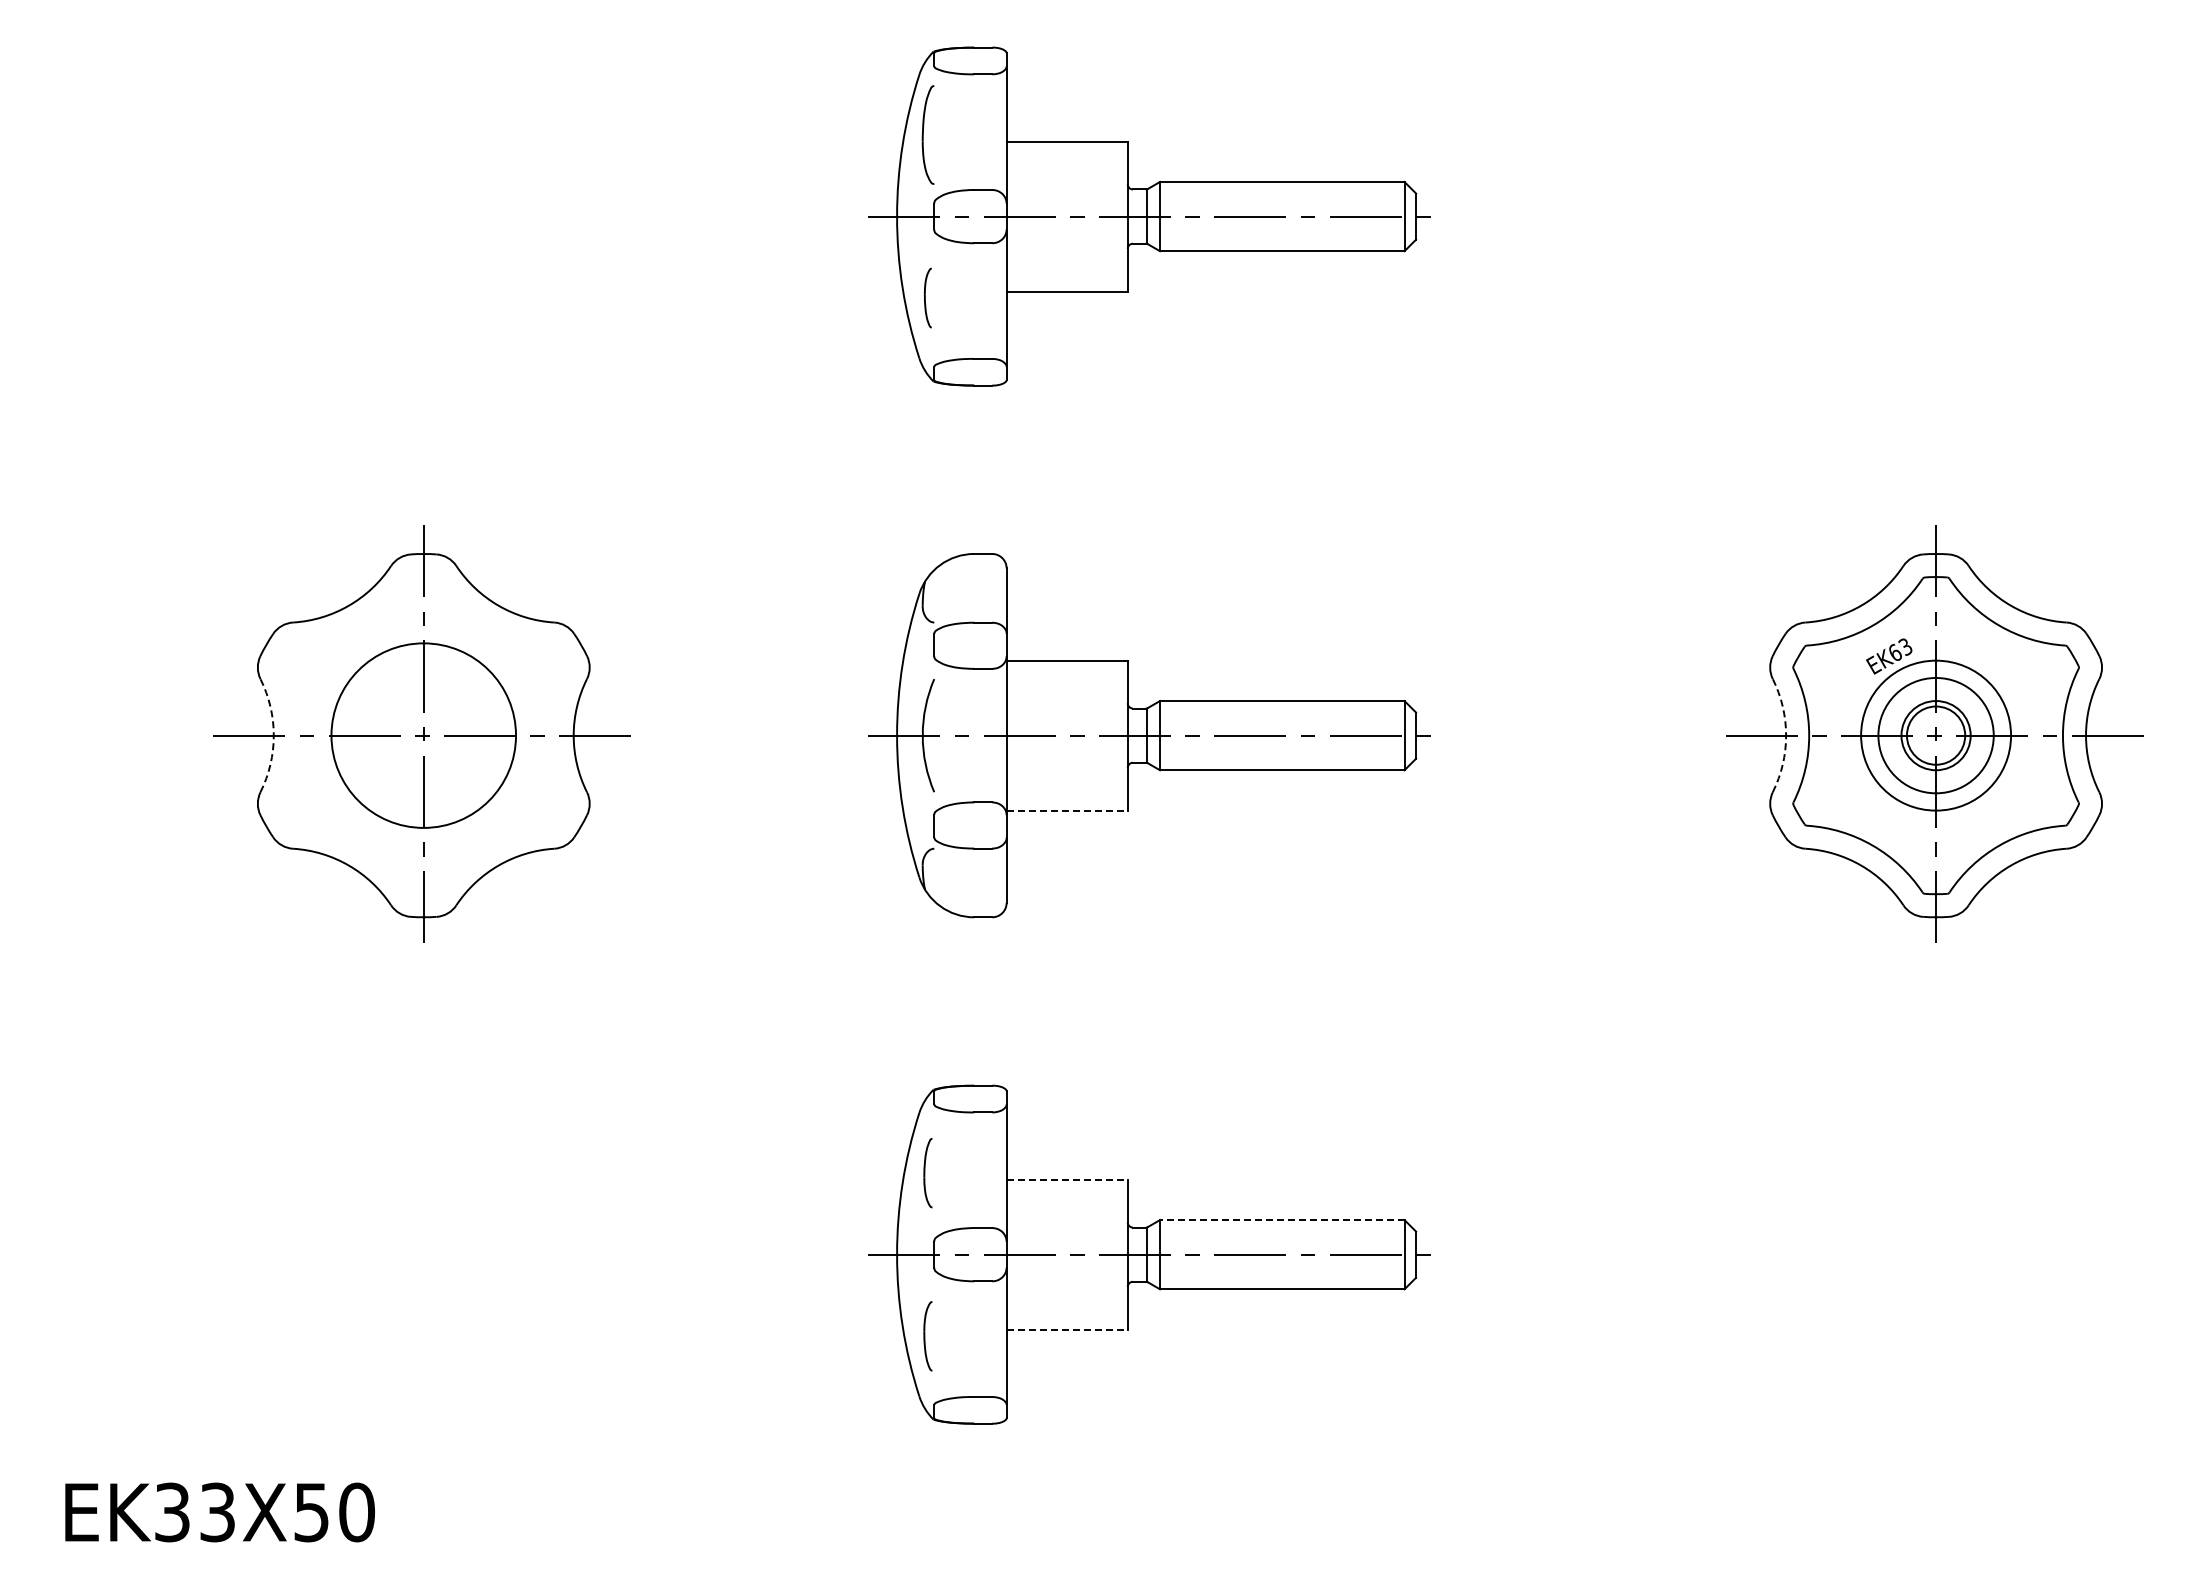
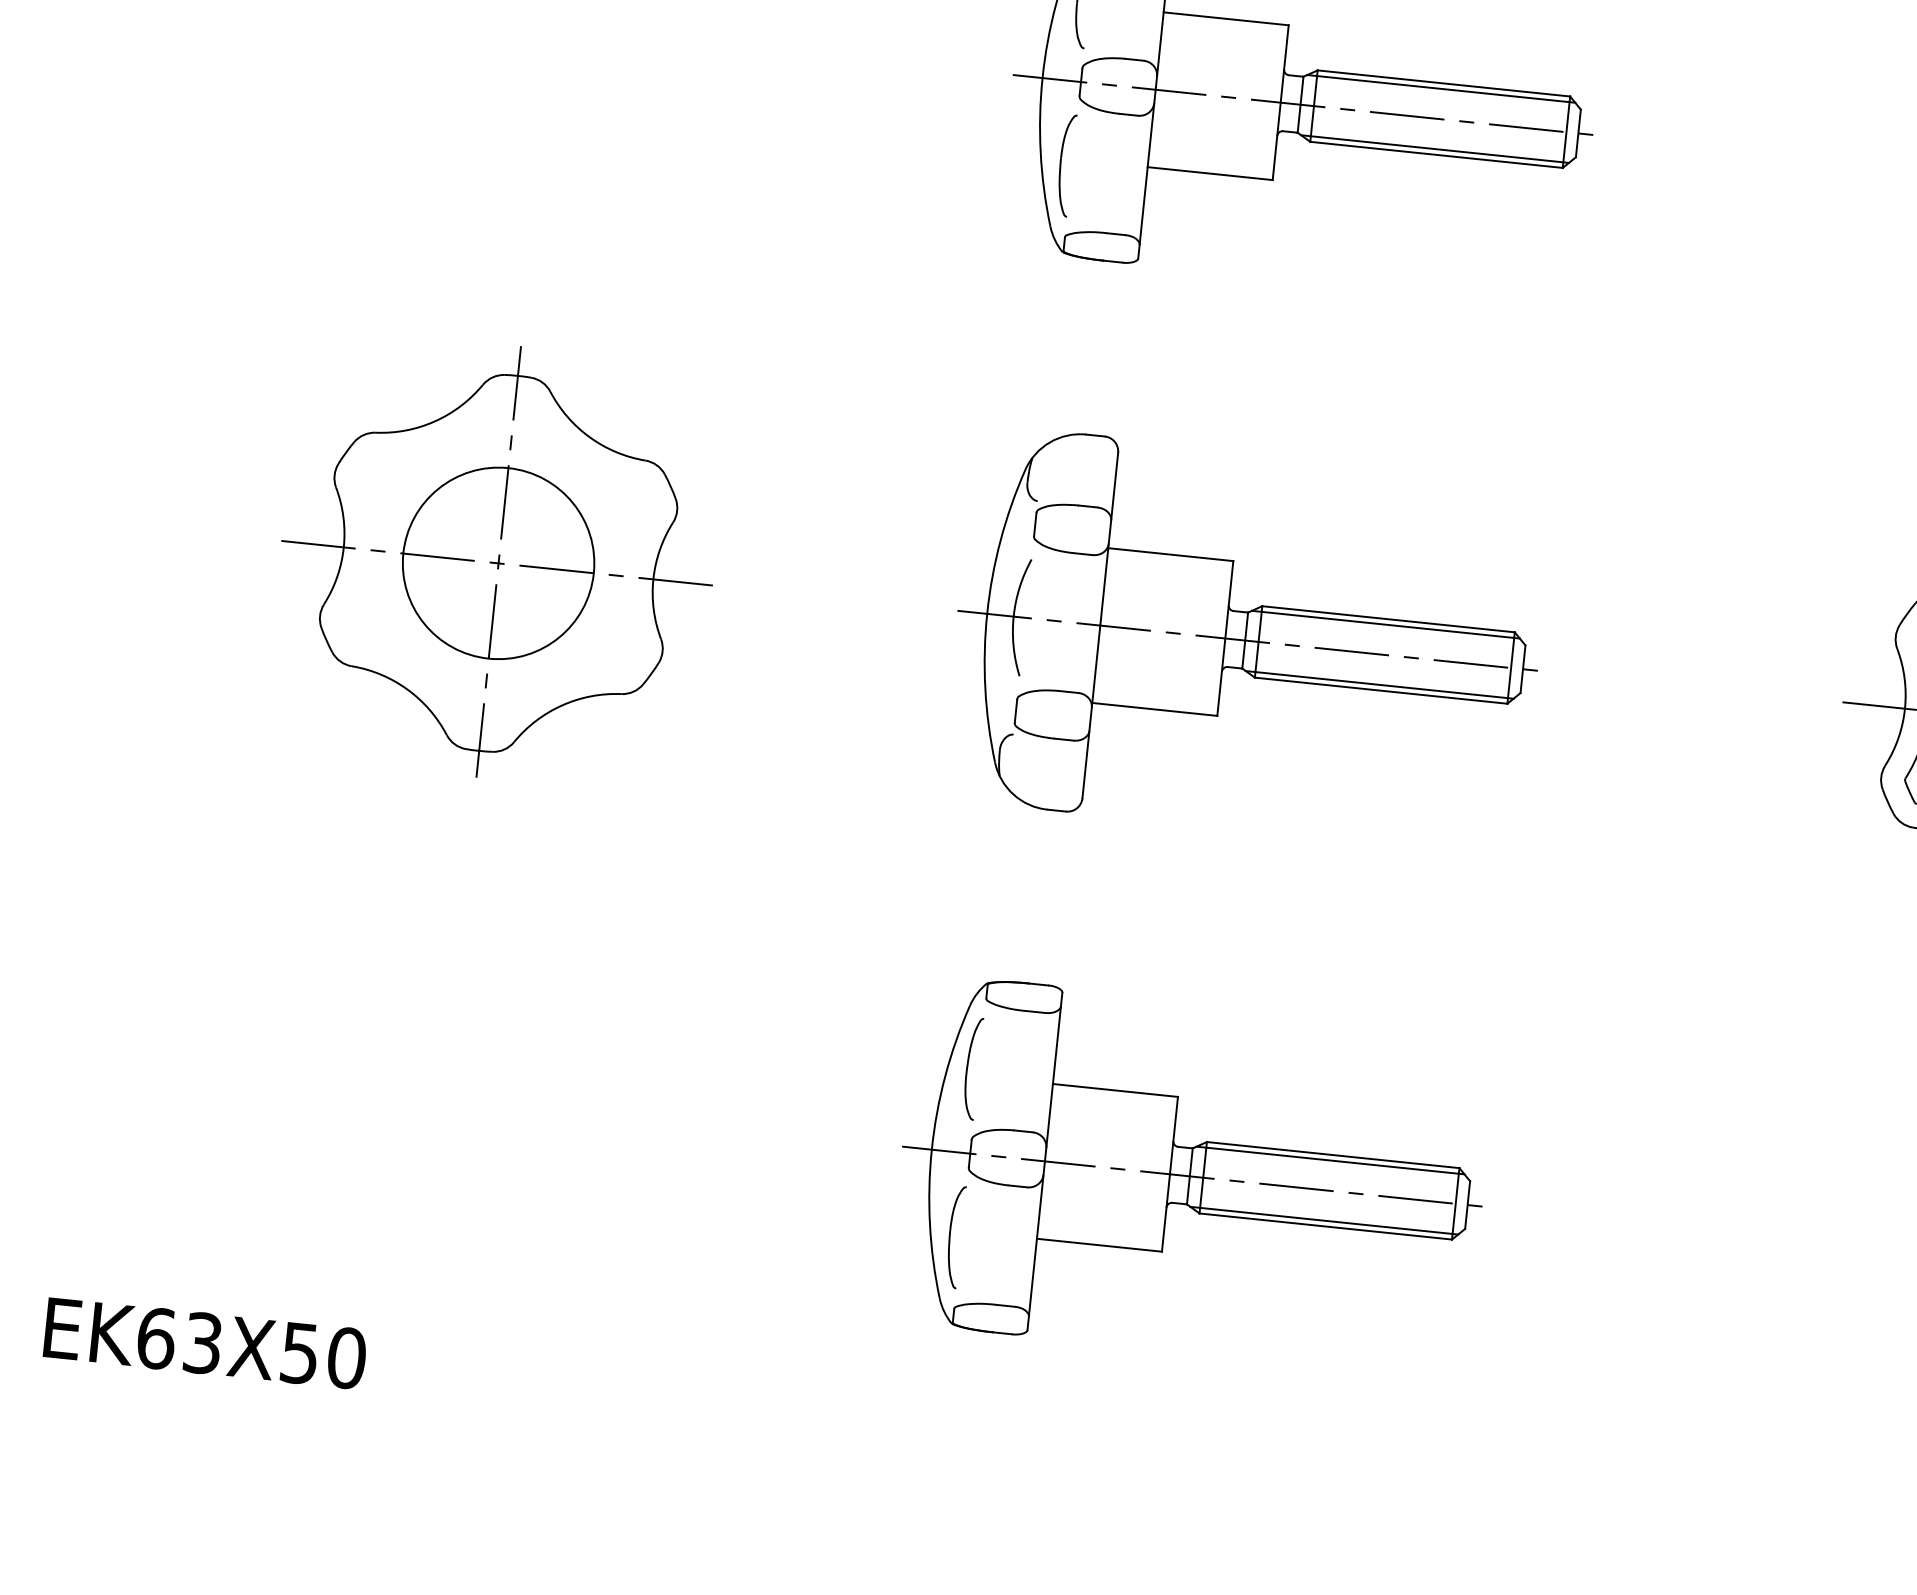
line: (1280, 187) -> (1441, 88), added
line: (1280, 245) -> (1435, 148), added
part: (927, 297) -> (1065, 164), size x1.67
line: (1280, 706) -> (1386, 624), added
arc: (273, 735) -> (343, 547), dashed -> solid
arc: (1786, 735) -> (1905, 708), dashed -> solid
line: (1280, 764) -> (1379, 684), added
line: (1067, 810) -> (1155, 709), dashed -> solid
part: (927, 1172) -> (972, 1068), size x1.43
line: (1067, 1179) -> (1115, 1090), dashed -> solid
line: (1281, 1220) -> (1332, 1155), dashed -> solid
line: (1280, 1225) -> (1330, 1160), added
line: (1280, 1283) -> (1324, 1220), added
line: (1067, 1329) -> (1099, 1245), dashed -> solid
part: (927, 1336) -> (954, 1237), size x1.43
text: (172, 1512) -> (156, 1338), EK33X50 -> EK63X50

